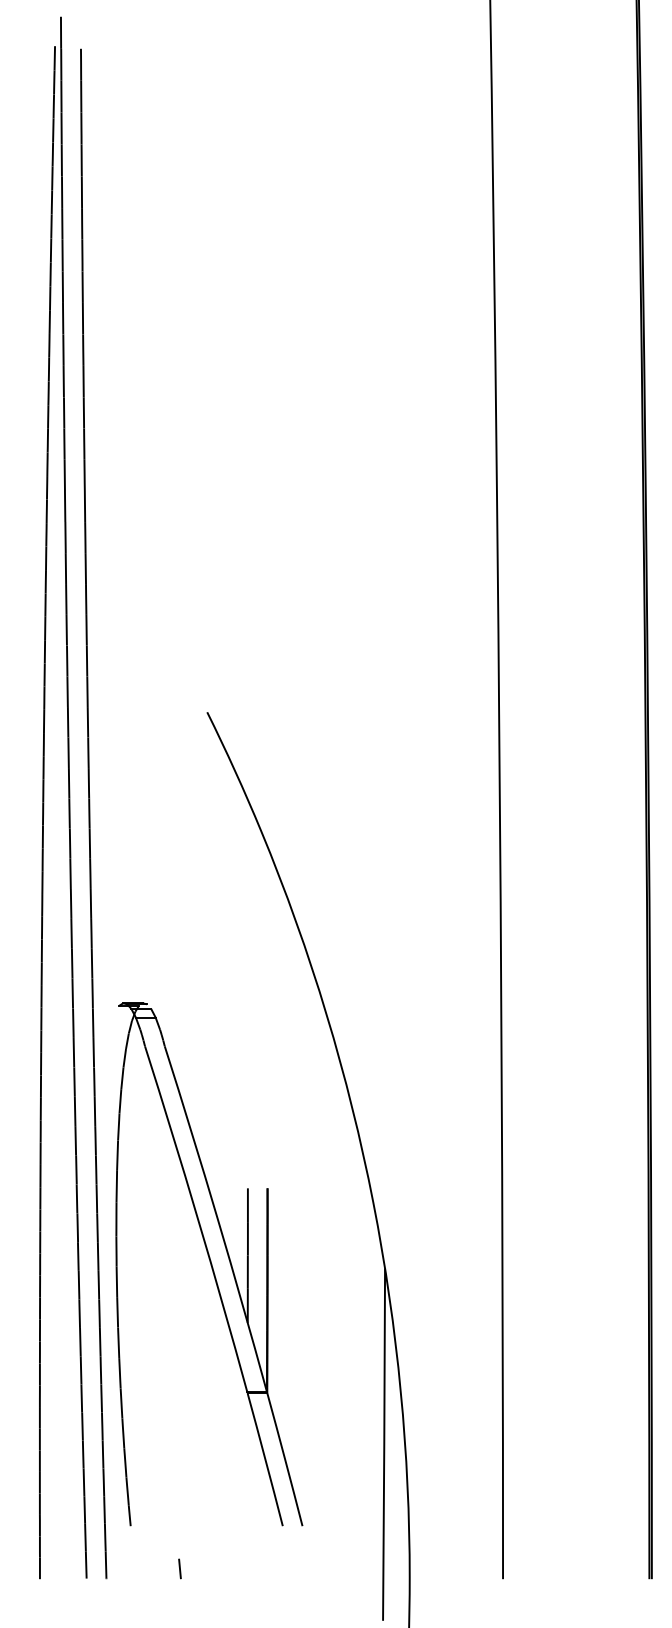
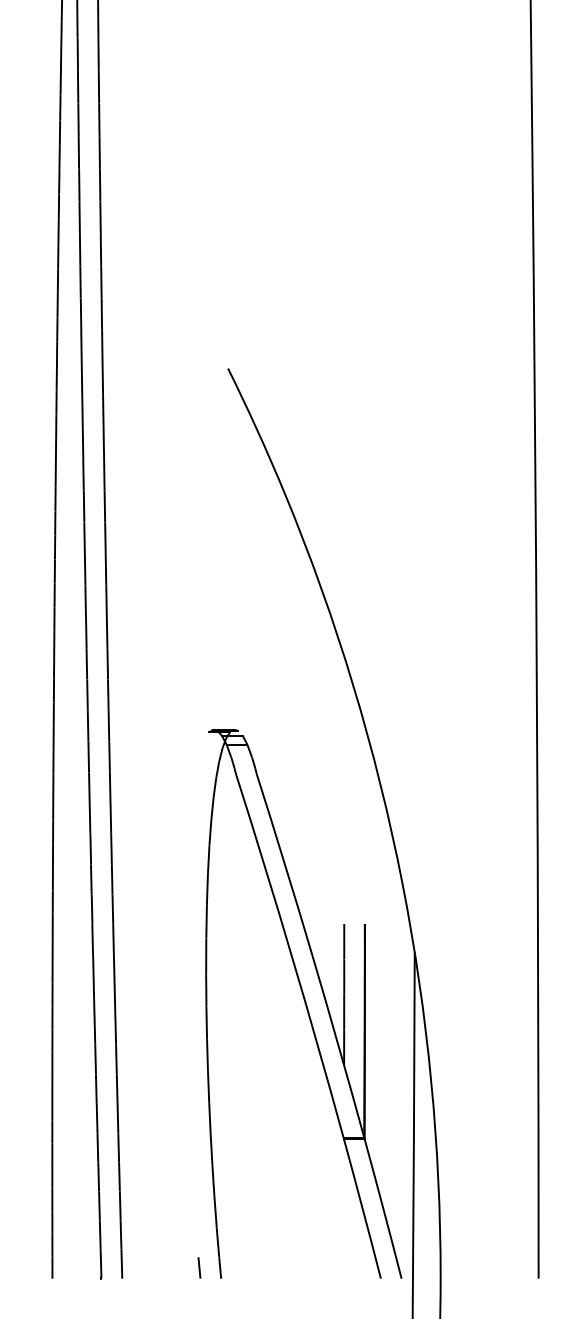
part: (209, 1264) -> (303, 1003), moved

